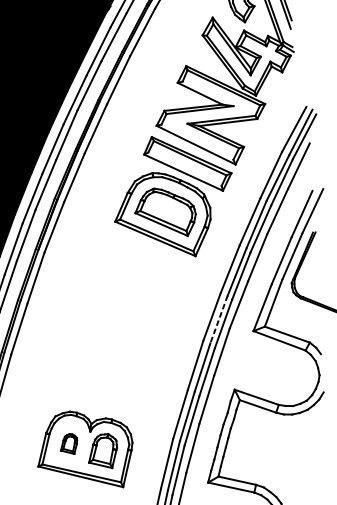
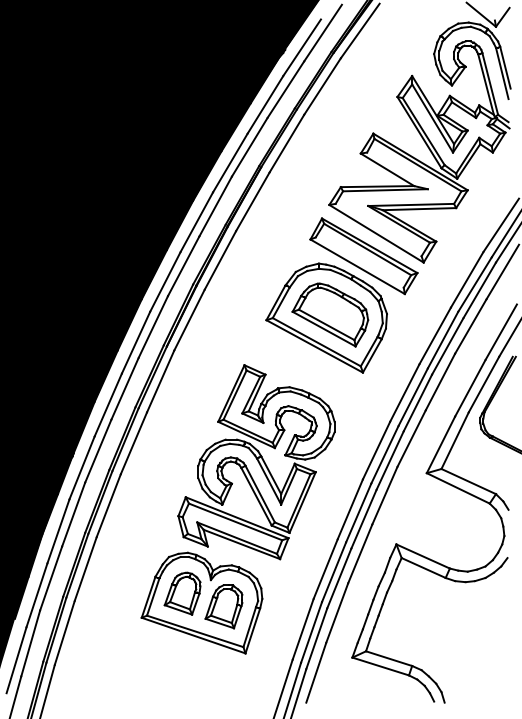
line: (218, 319) -> (384, 454), dashed -> solid
part: (117, 335) -> (256, 462), added
part: (68, 444) -> (182, 593), size x1.67

